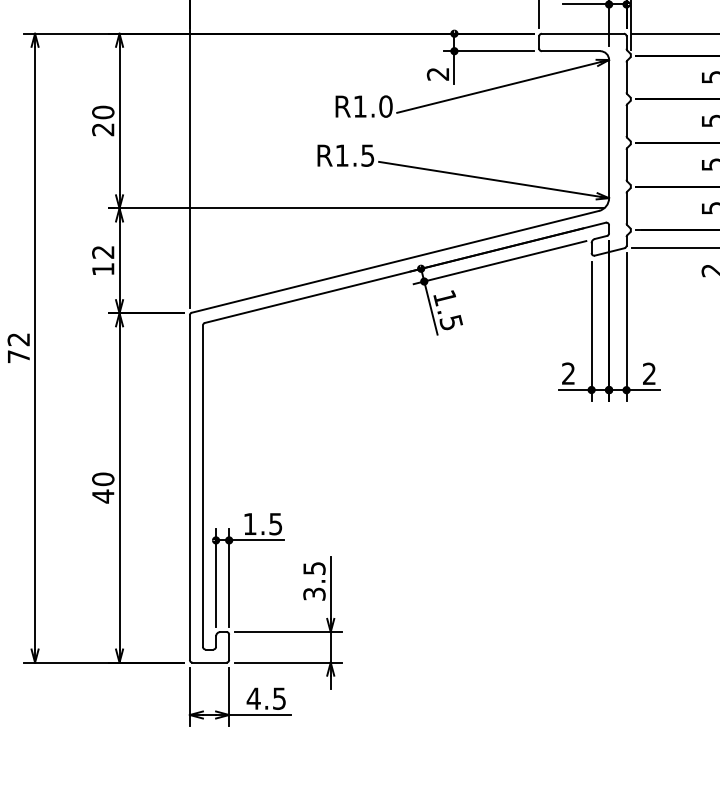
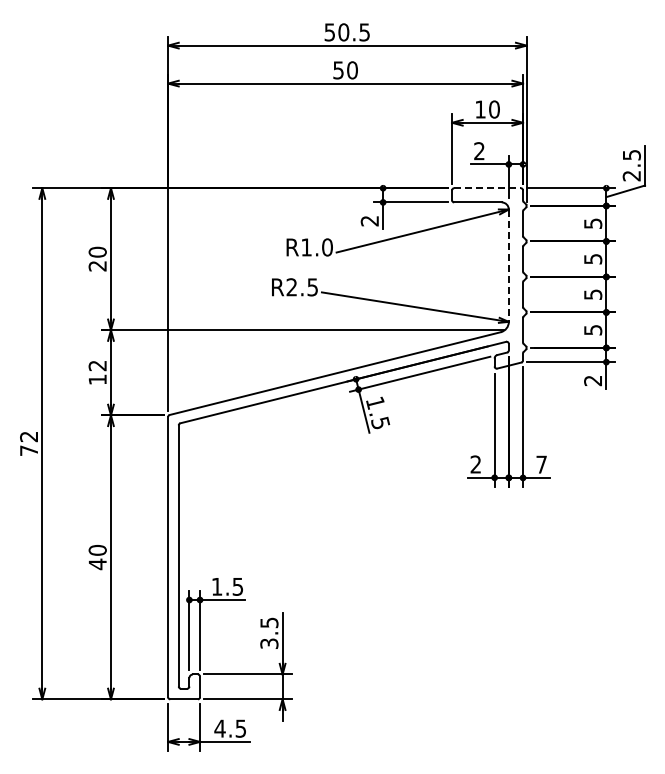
line: (584, 34) -> (488, 188), solid -> dashed
line: (608, 130) -> (508, 266), solid -> dashed
text: (341, 155) -> (291, 287), R1.5 -> R2.5
text: (649, 373) -> (541, 464), 2 -> 7

